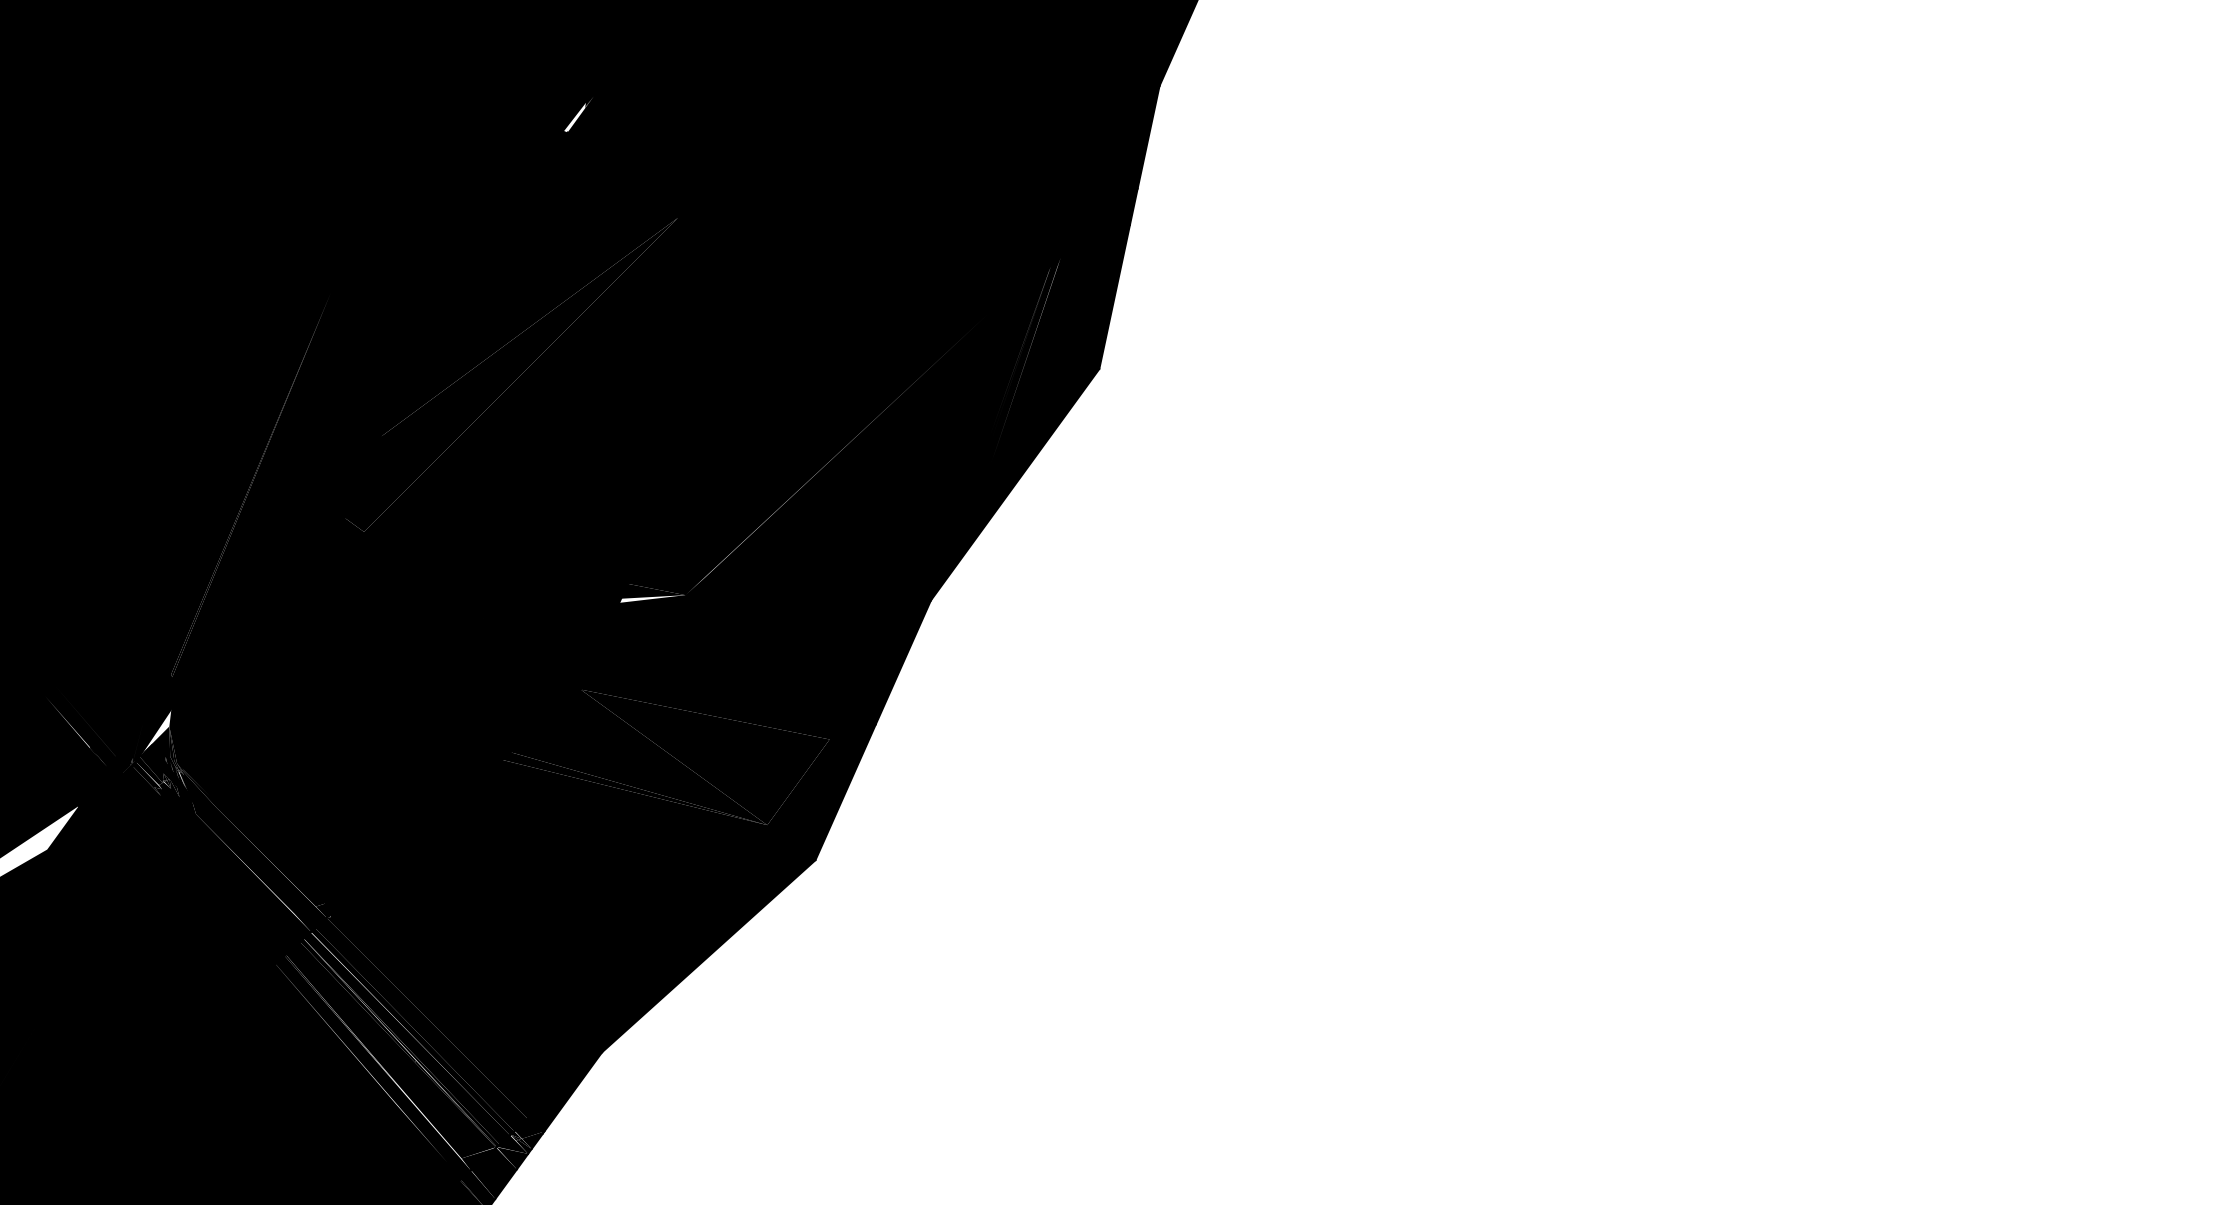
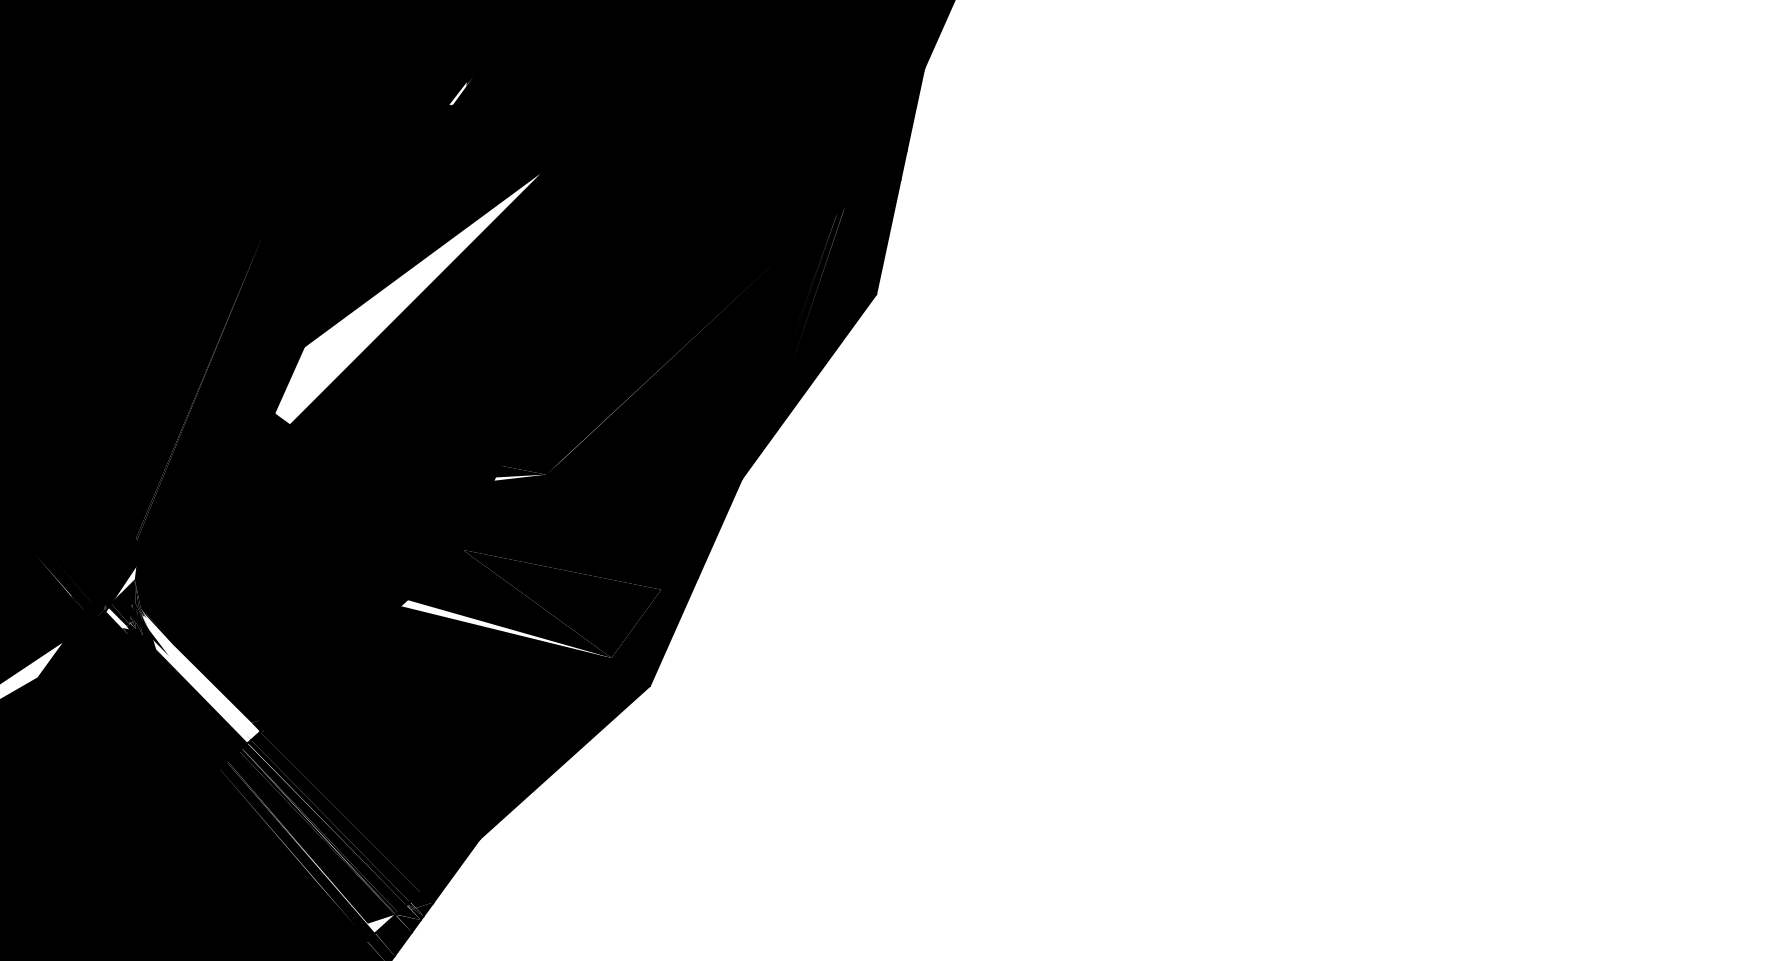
fill: (495, 374) -> (394, 298), removed
fill: (146, 774) -> (116, 617), removed
fill: (634, 788) -> (505, 628), removed
fill: (251, 847) -> (200, 675), removed
fill: (478, 1158) -> (381, 923), removed

